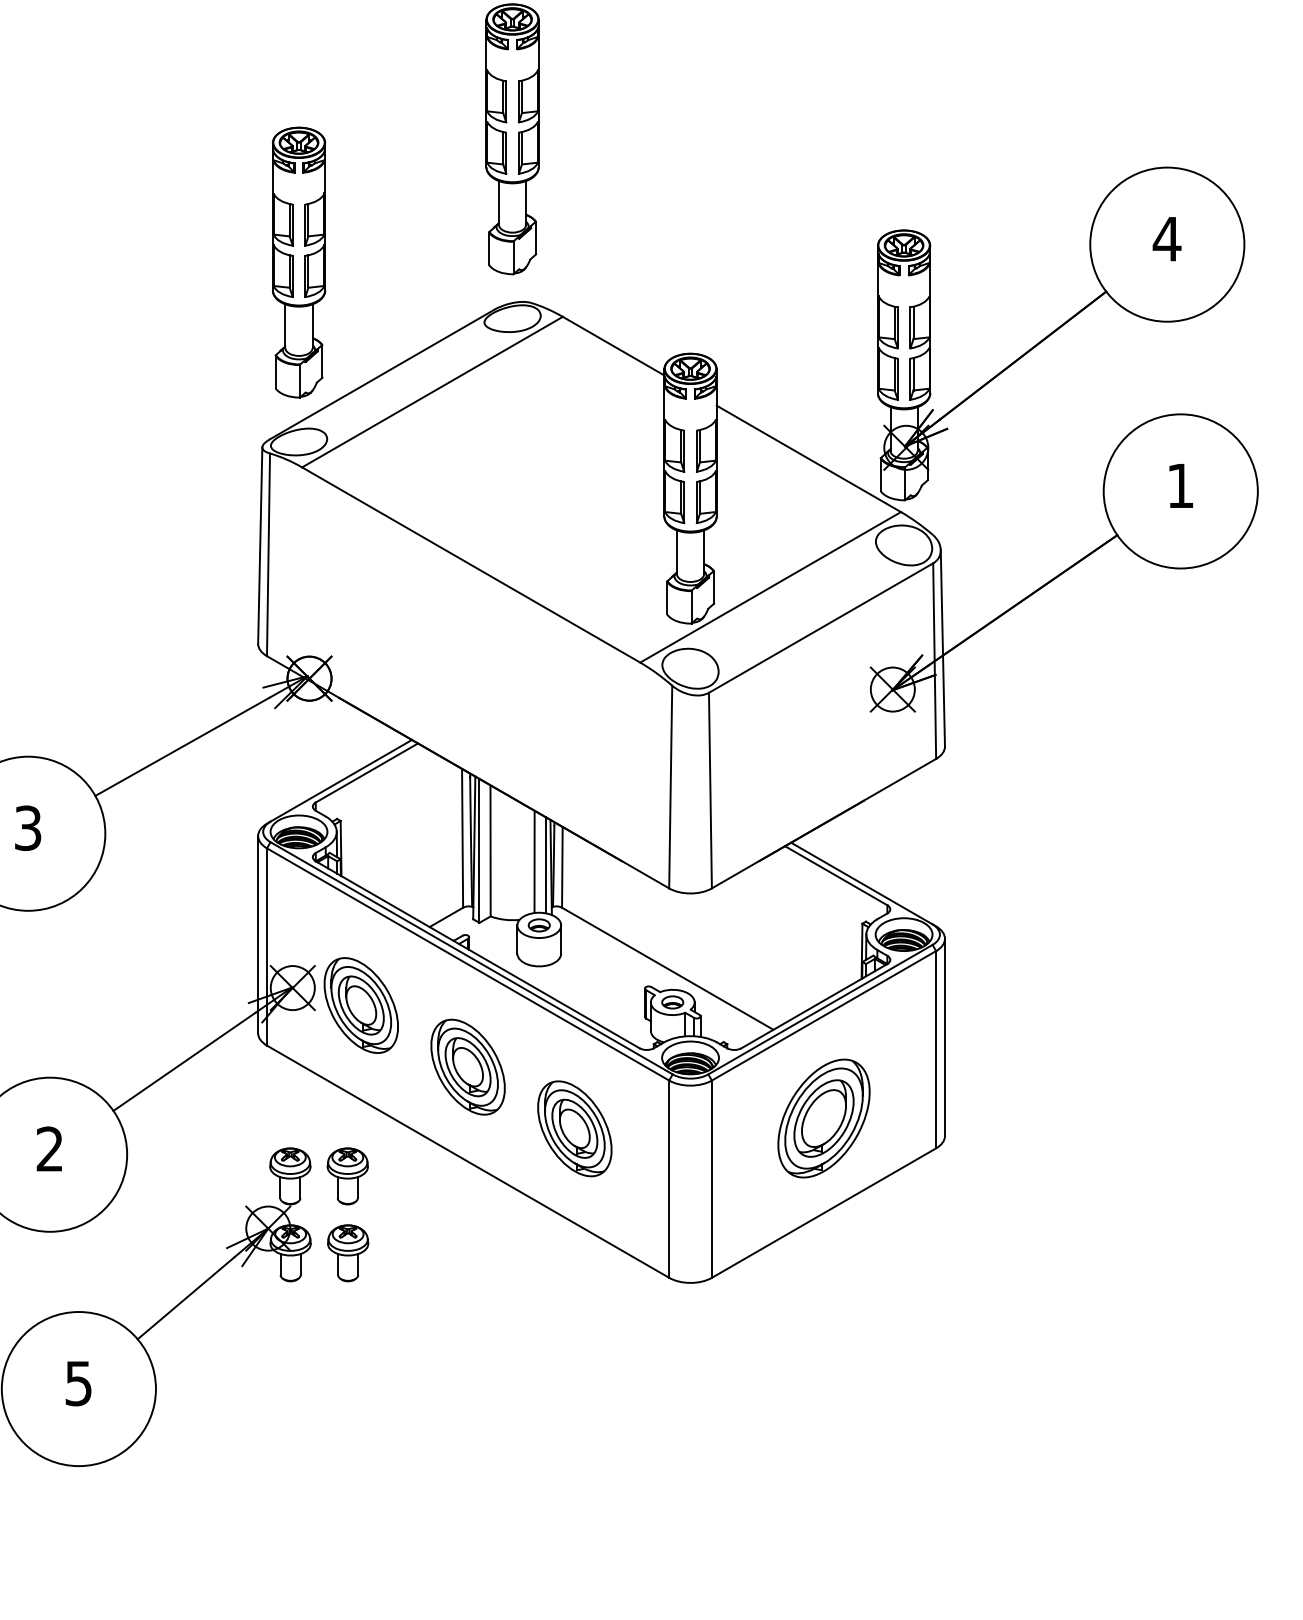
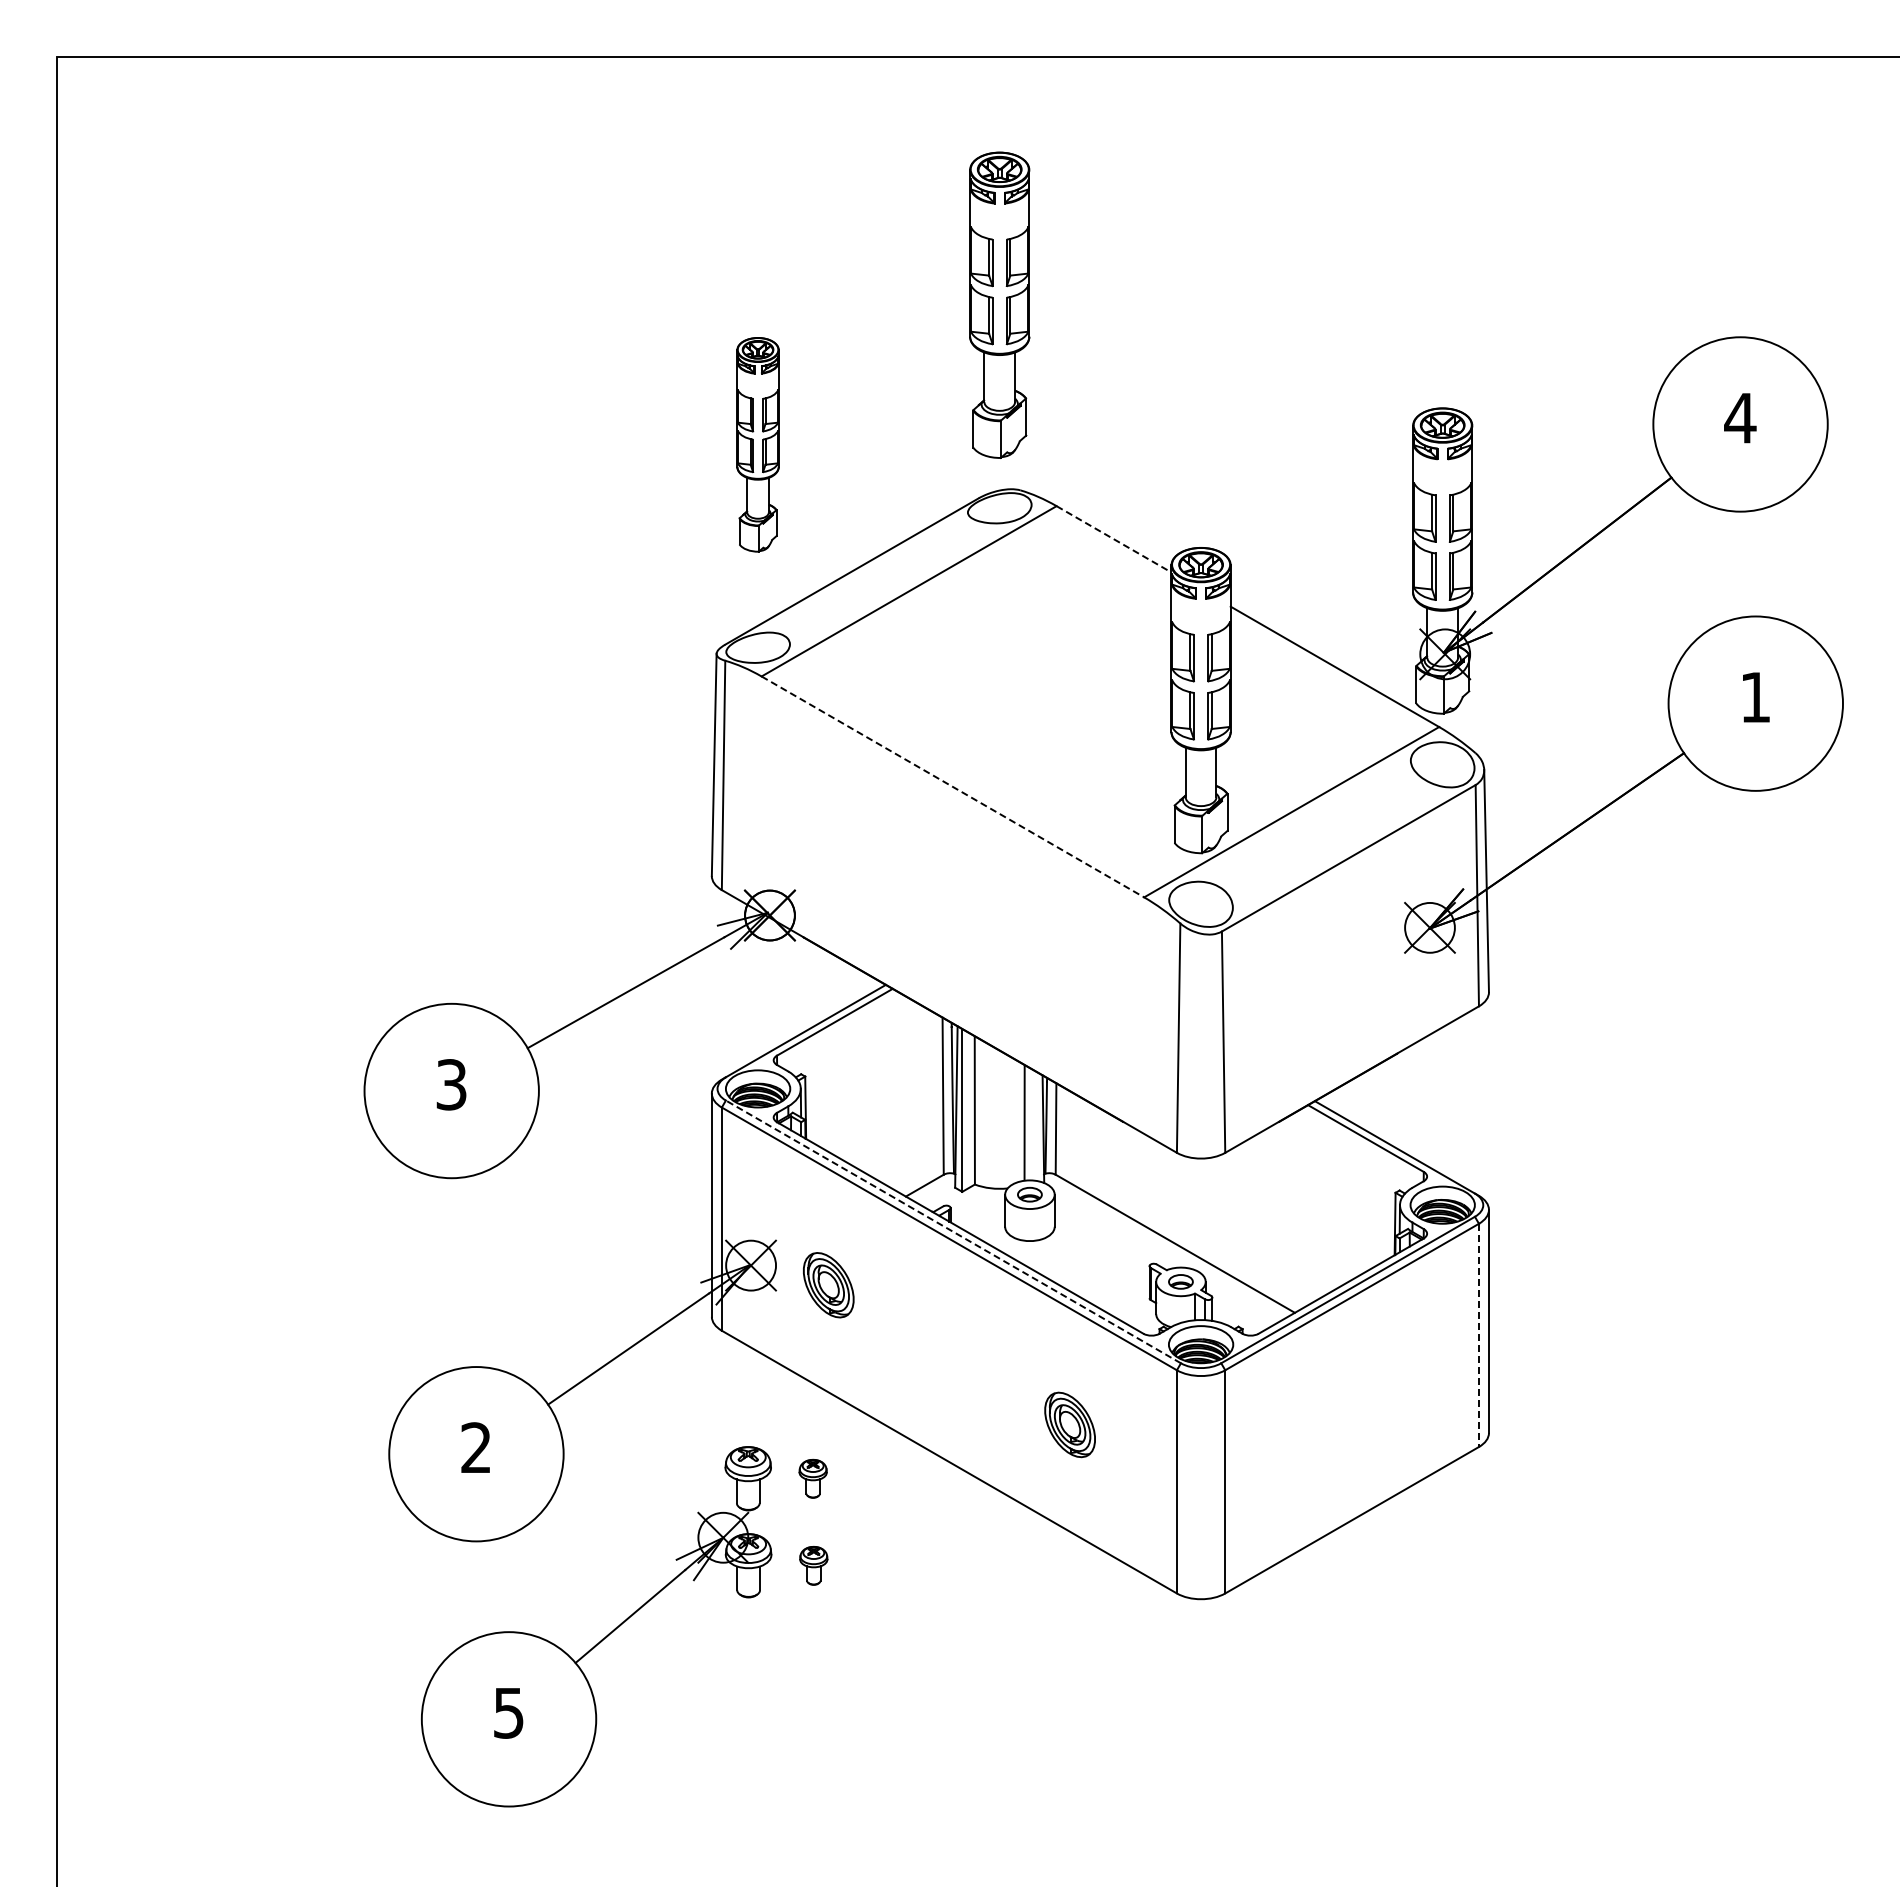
part: (298, 262) -> (757, 444), size x0.7
line: (614, 346) -> (1114, 539), solid -> dashed
line: (470, 564) -> (952, 786), solid -> dashed
line: (545, 865) -> (1037, 1126), removed
line: (471, 957) -> (953, 1231), solid -> dashed
part: (361, 1004) -> (828, 1284), size x0.6
line: (935, 1049) -> (1478, 1335), solid -> dashed
part: (467, 1066) -> (948, 1354), removed
part: (823, 1117) -> (1351, 1412), removed
part: (574, 1128) -> (1069, 1424), size x0.6
part: (347, 1176) -> (812, 1478), size x0.6
part: (347, 1253) -> (813, 1565), size x0.6

